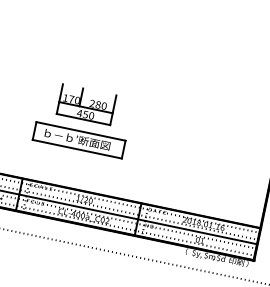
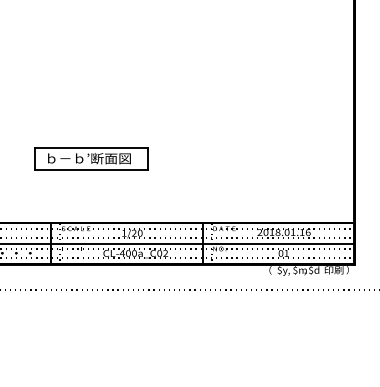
part: (86, 104) -> (110, 116), removed
part: (79, 139) -> (91, 158), moved

